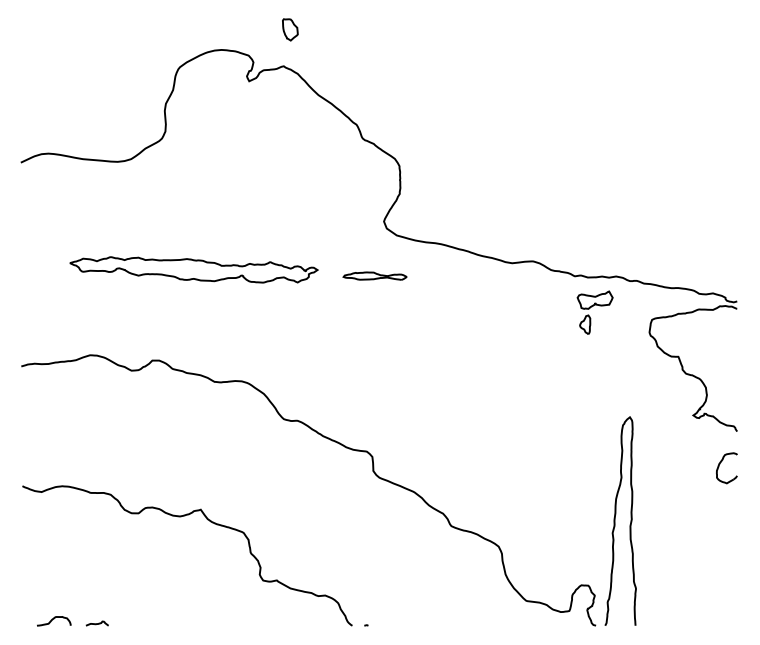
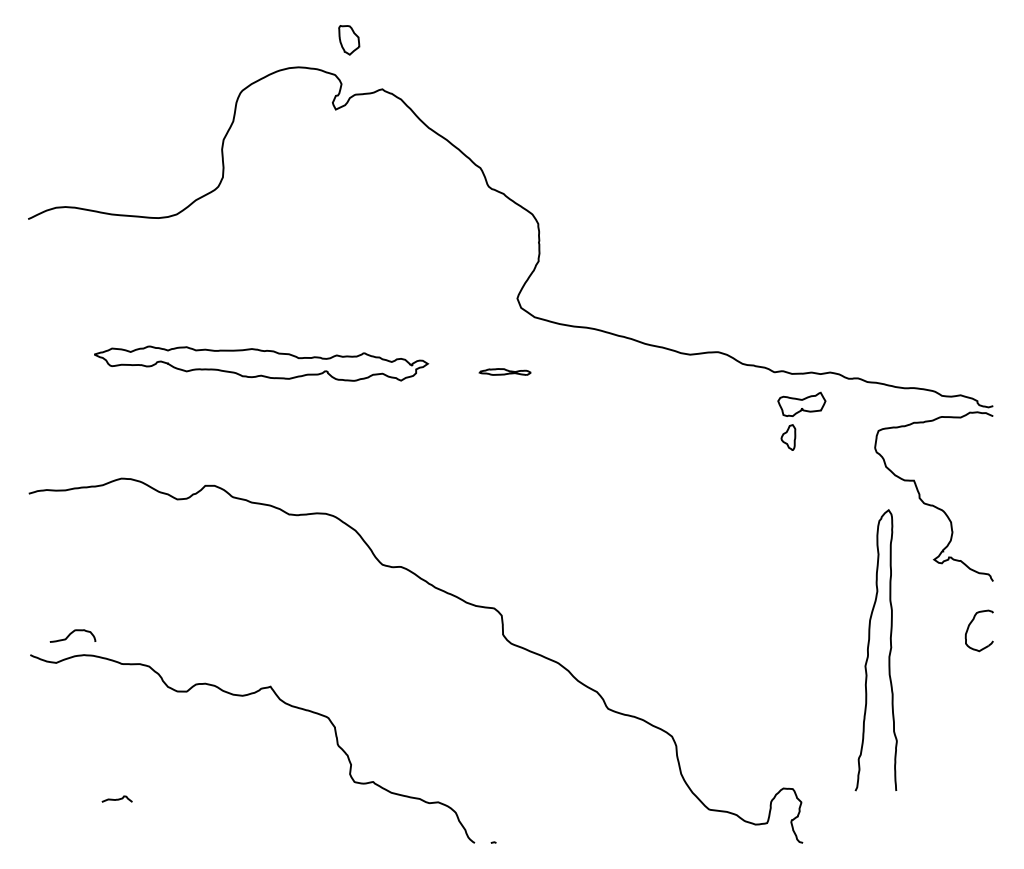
part: (290, 30) -> (349, 40), moved
part: (374, 275) -> (504, 371), size x0.6
curve: (614, 521) -> (868, 650), moved
curve: (53, 620) -> (71, 634), moved
curve: (96, 623) -> (116, 798), moved

